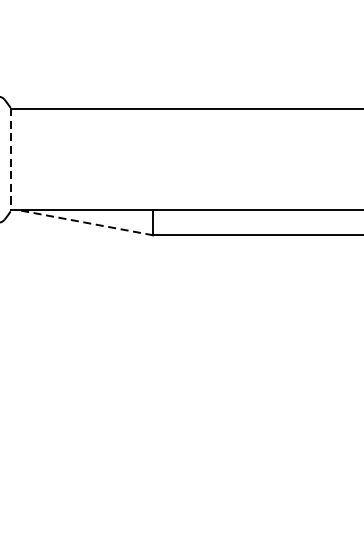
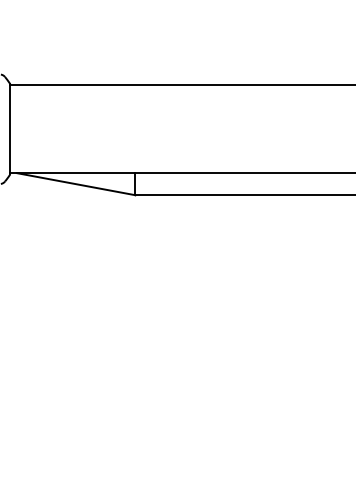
line: (10, 159) -> (10, 129), dashed -> solid
line: (85, 223) -> (75, 184), dashed -> solid

